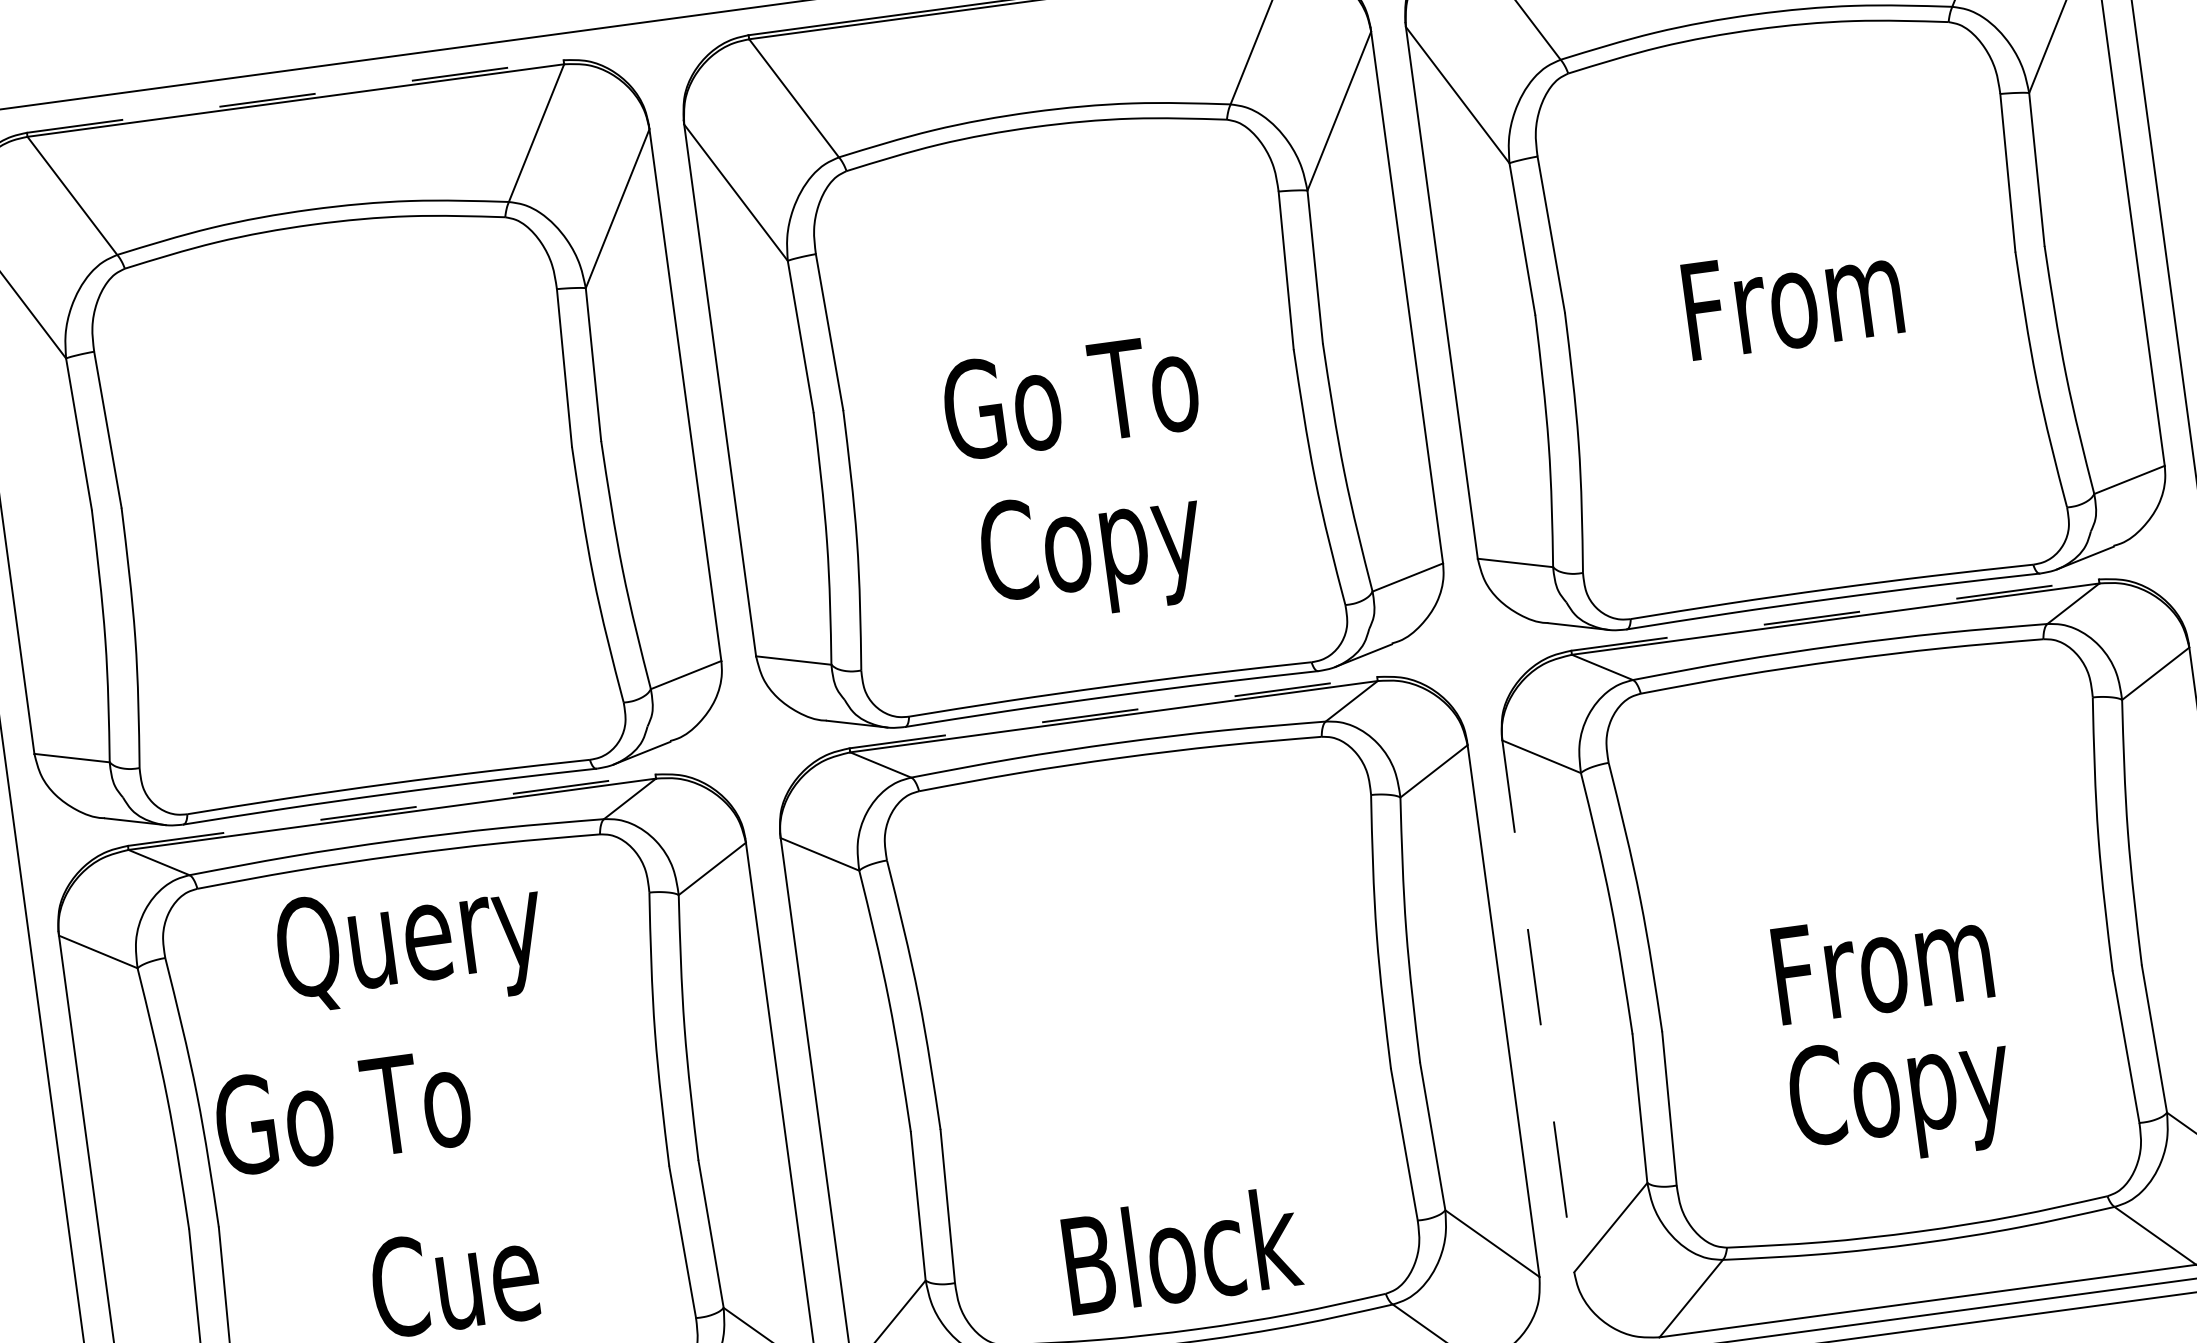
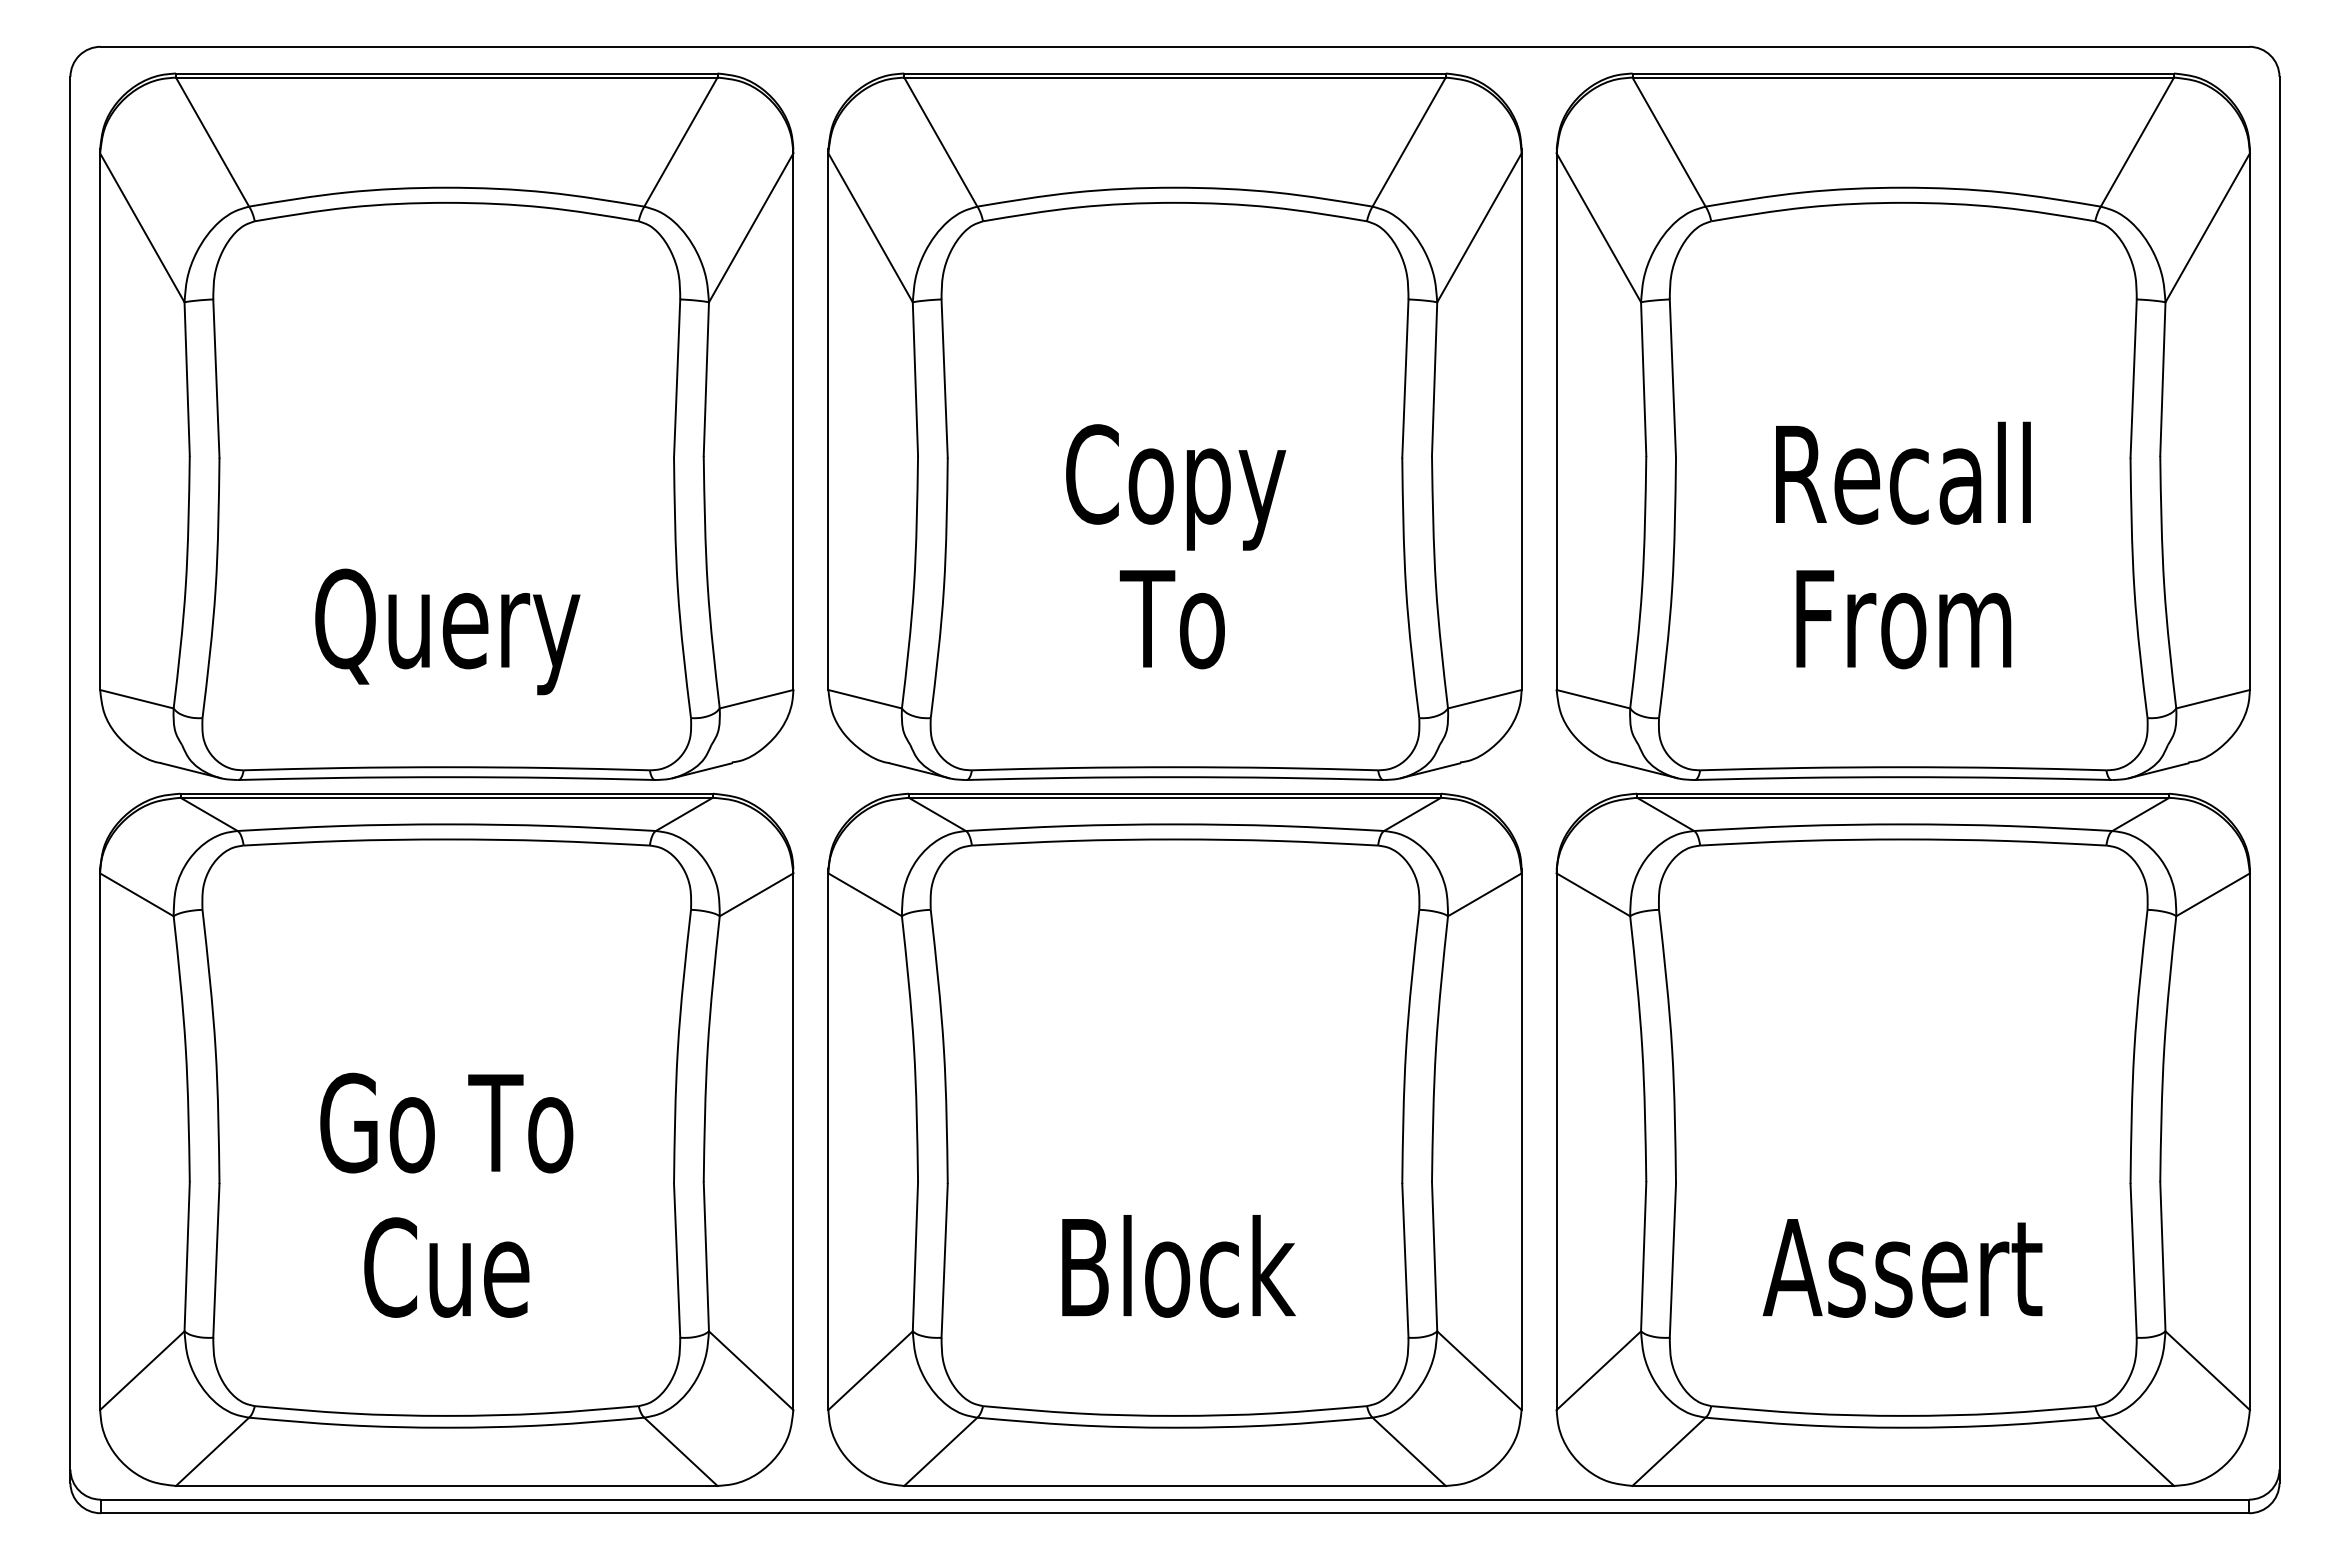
line: (295, 96) -> (446, 73), dashed -> solid
text: (1792, 296) -> (1903, 472), From -> Recall
text: (1071, 409) -> (1174, 487), Go To -> Copy
text: (1093, 551) -> (1176, 631), Copy -> To
line: (1835, 614) -> (1903, 793), dashed -> solid
line: (1113, 712) -> (1175, 793), dashed -> solid
line: (392, 809) -> (447, 793), dashed -> solid
text: (410, 945) -> (447, 631), moved
text: (1882, 963) -> (1903, 619), moved
line: (1537, 1005) -> (1556, 1140), dashed -> solid
text: (1899, 1097) -> (1902, 1280), Copy -> Assert
text: (342, 1111) -> (446, 1122), moved
text: (1181, 1251) -> (1178, 1266), moved

